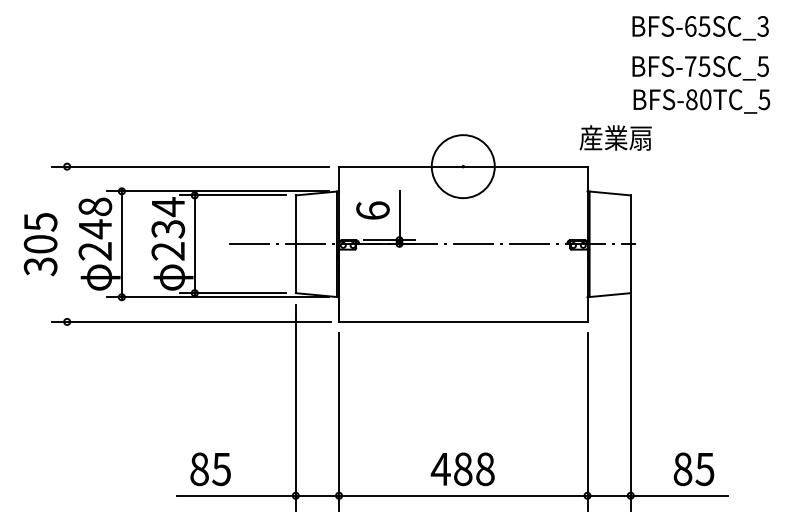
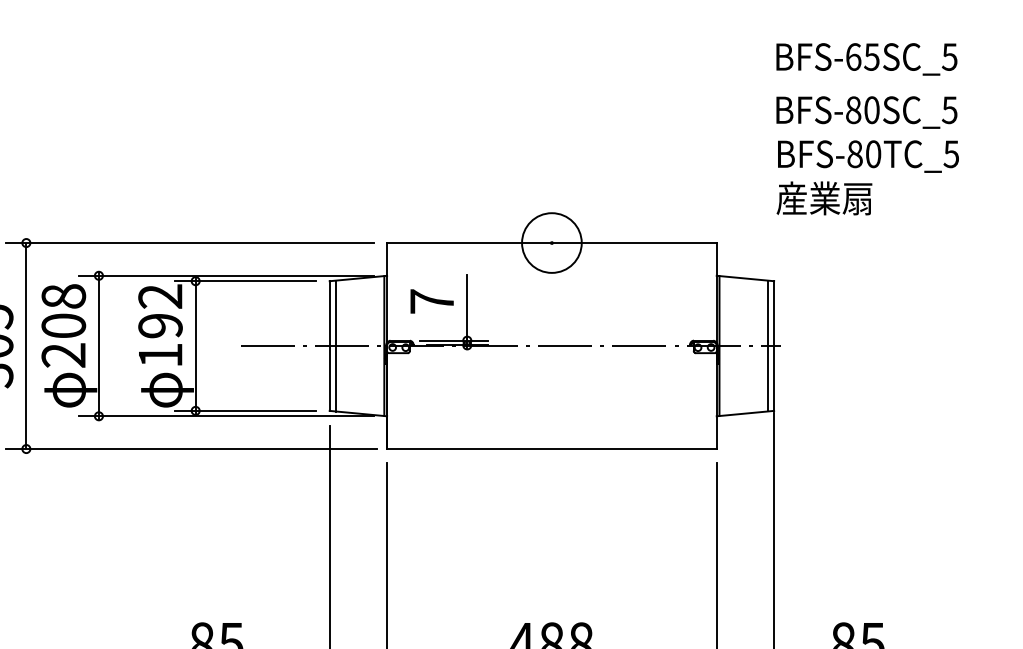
text: (763, 26) -> (950, 57), BFS-65SC_3 -> BFS-65SC_5
text: (697, 66) -> (862, 110), BFS-75SC_5 -> BFS-80SC_5
text: (615, 137) -> (824, 197), moved
circle: (462, 166) -> (550, 242), size x0.71
text: (372, 210) -> (431, 301), 6 -> 7
text: (168, 228) -> (160, 325), 234 -> 192
text: (95, 229) -> (63, 326), 248 -> 208
line: (67, 243) -> (26, 344), added
line: (300, 243) -> (335, 344), added
line: (625, 243) -> (767, 344), added

